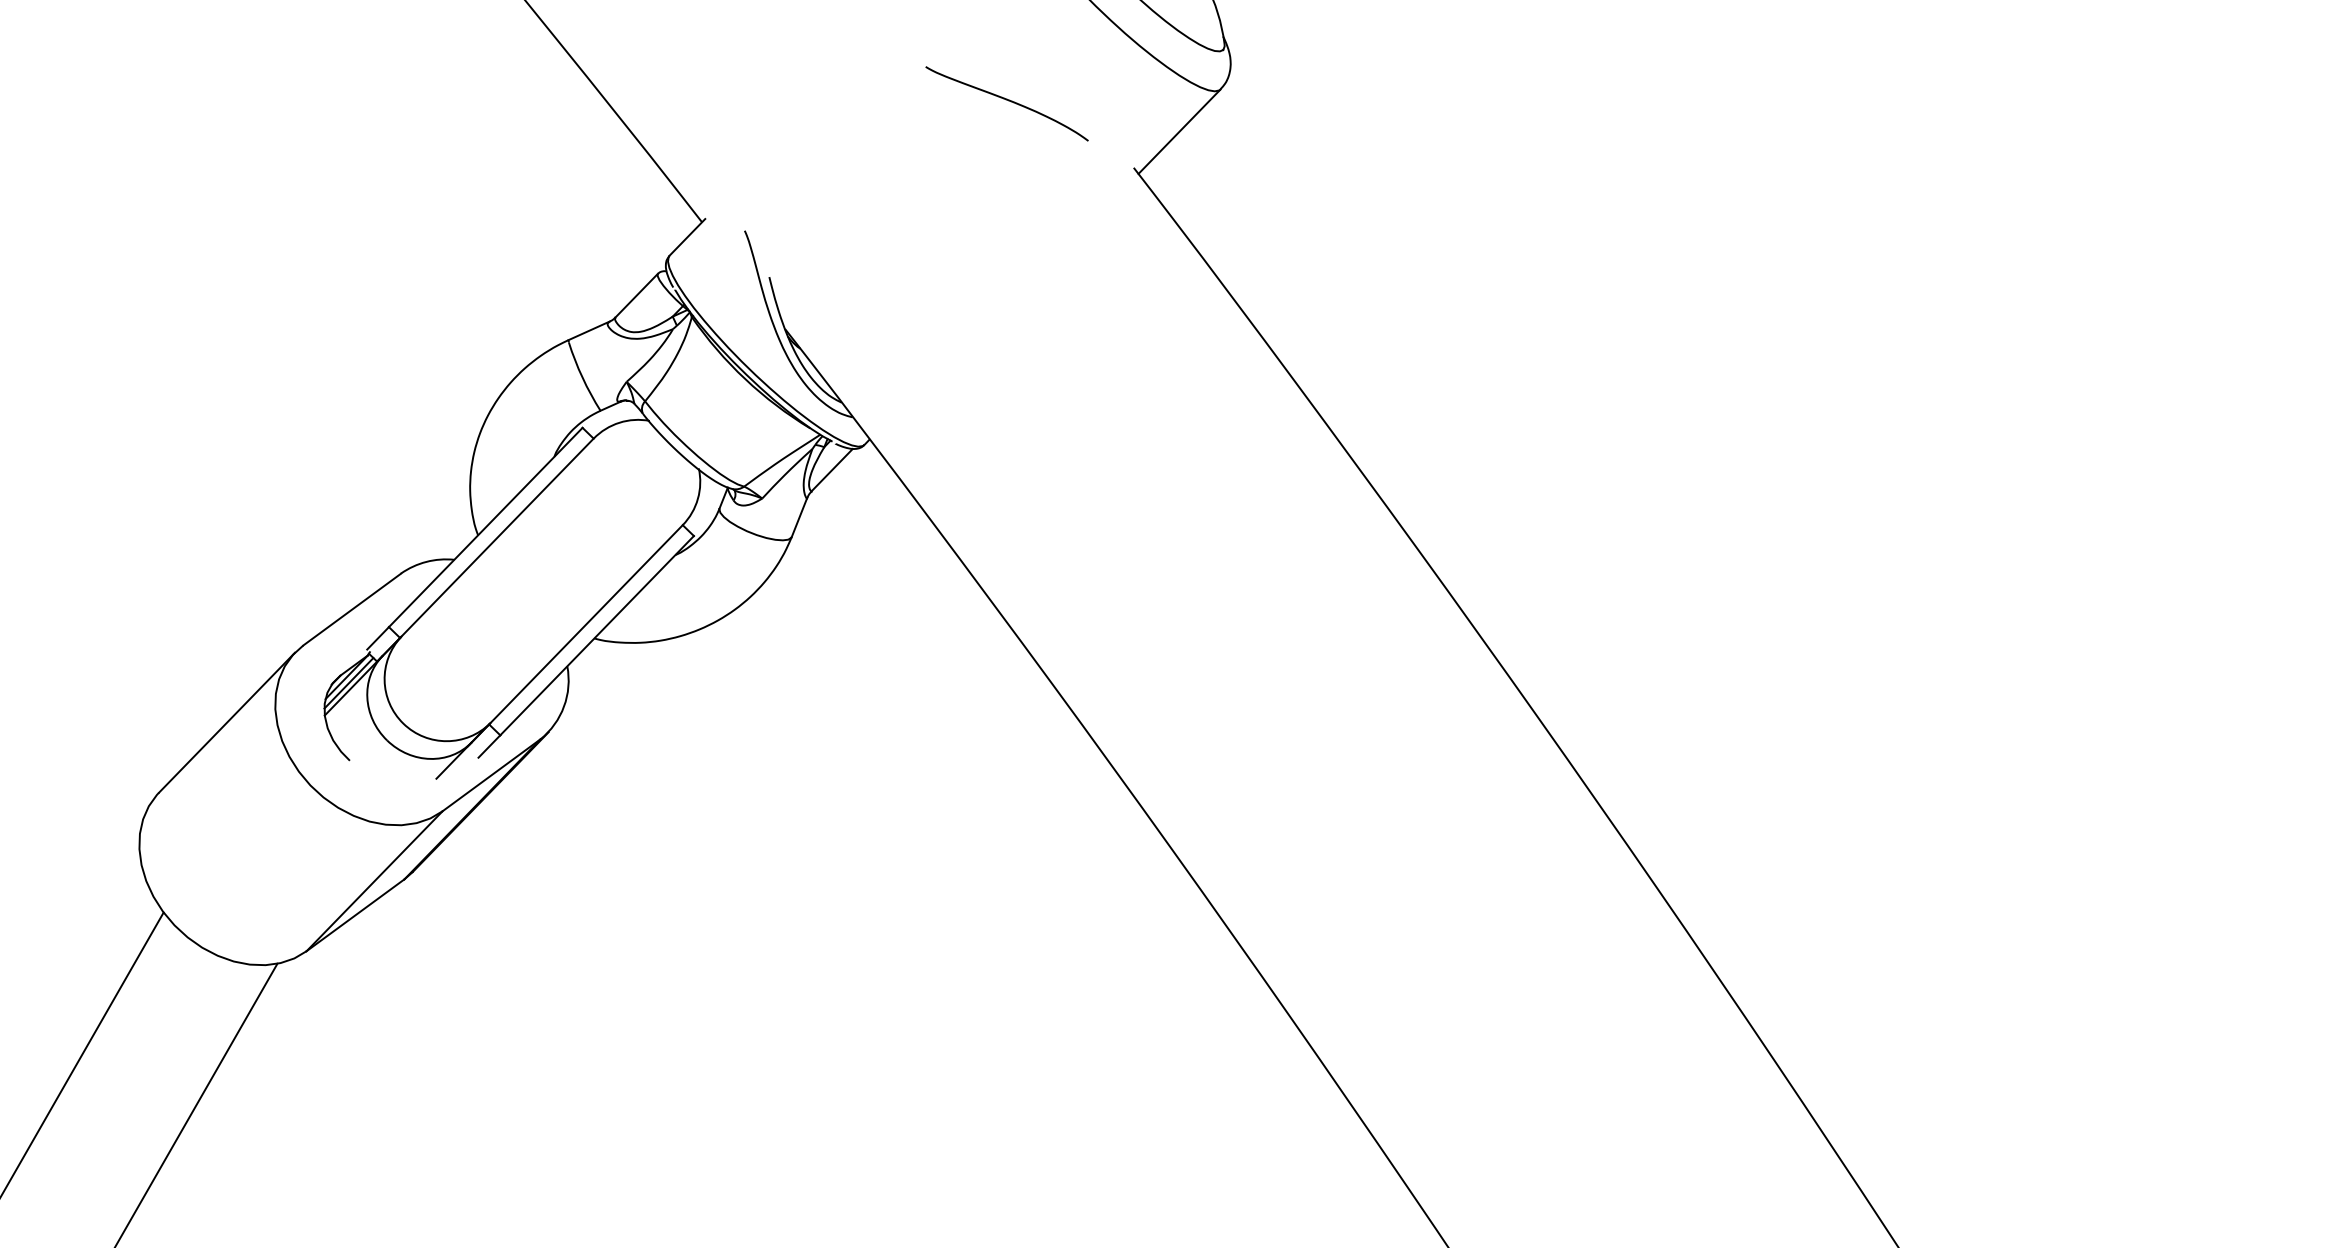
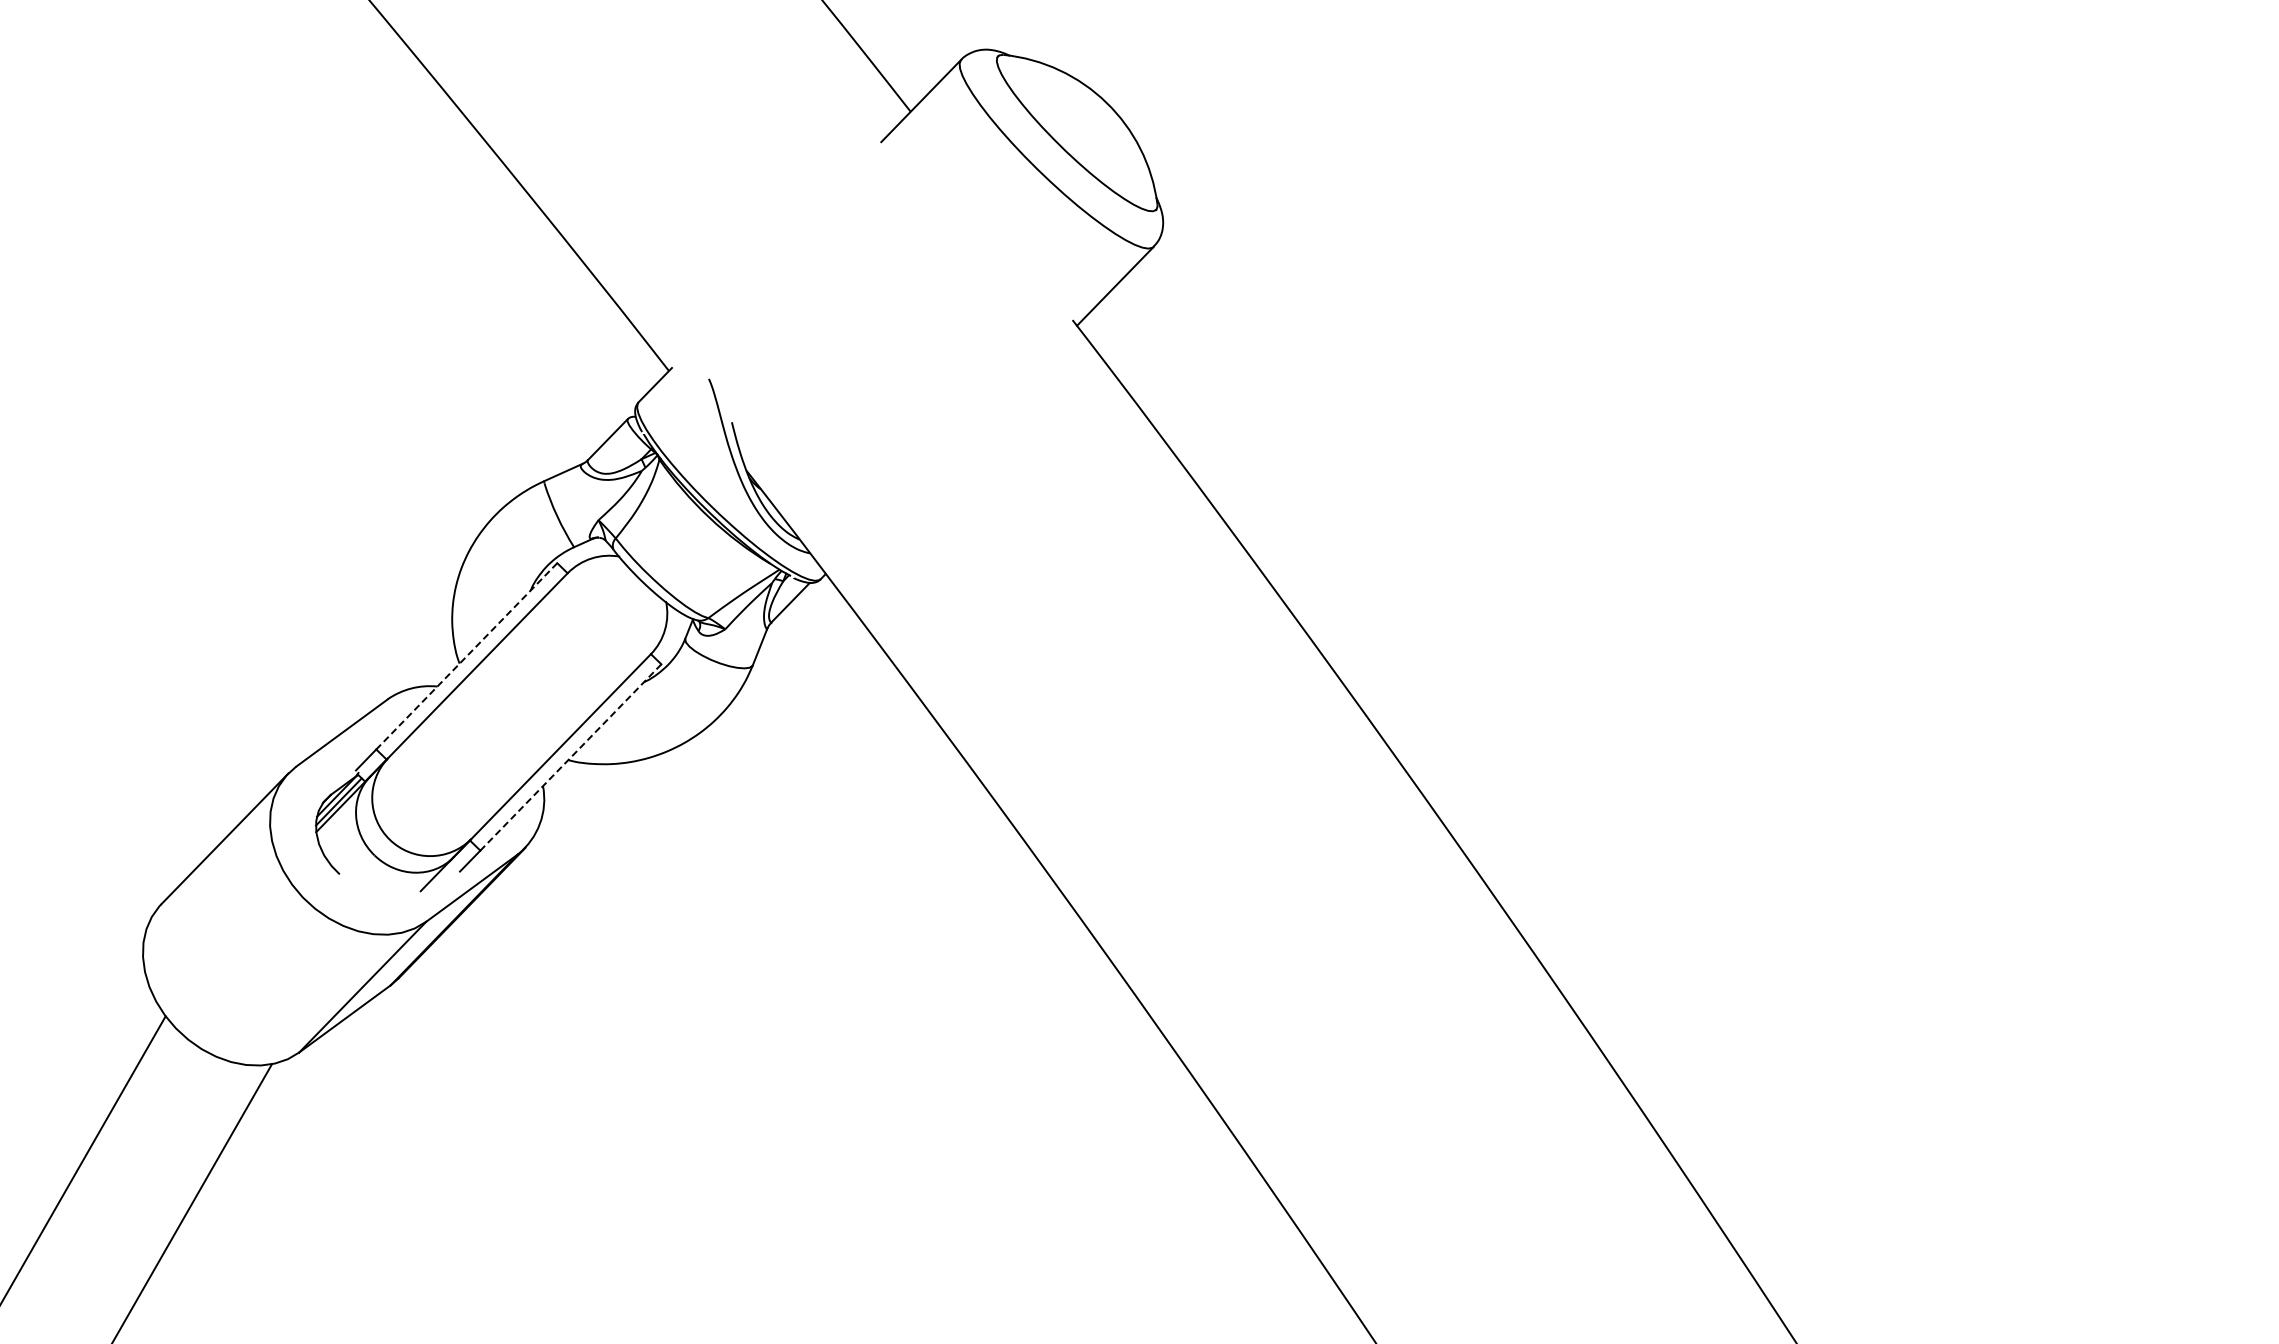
curve: (1006, 100) -> (953, 257), removed
line: (485, 527) -> (466, 656), solid -> dashed
line: (596, 635) -> (570, 757), solid -> dashed

